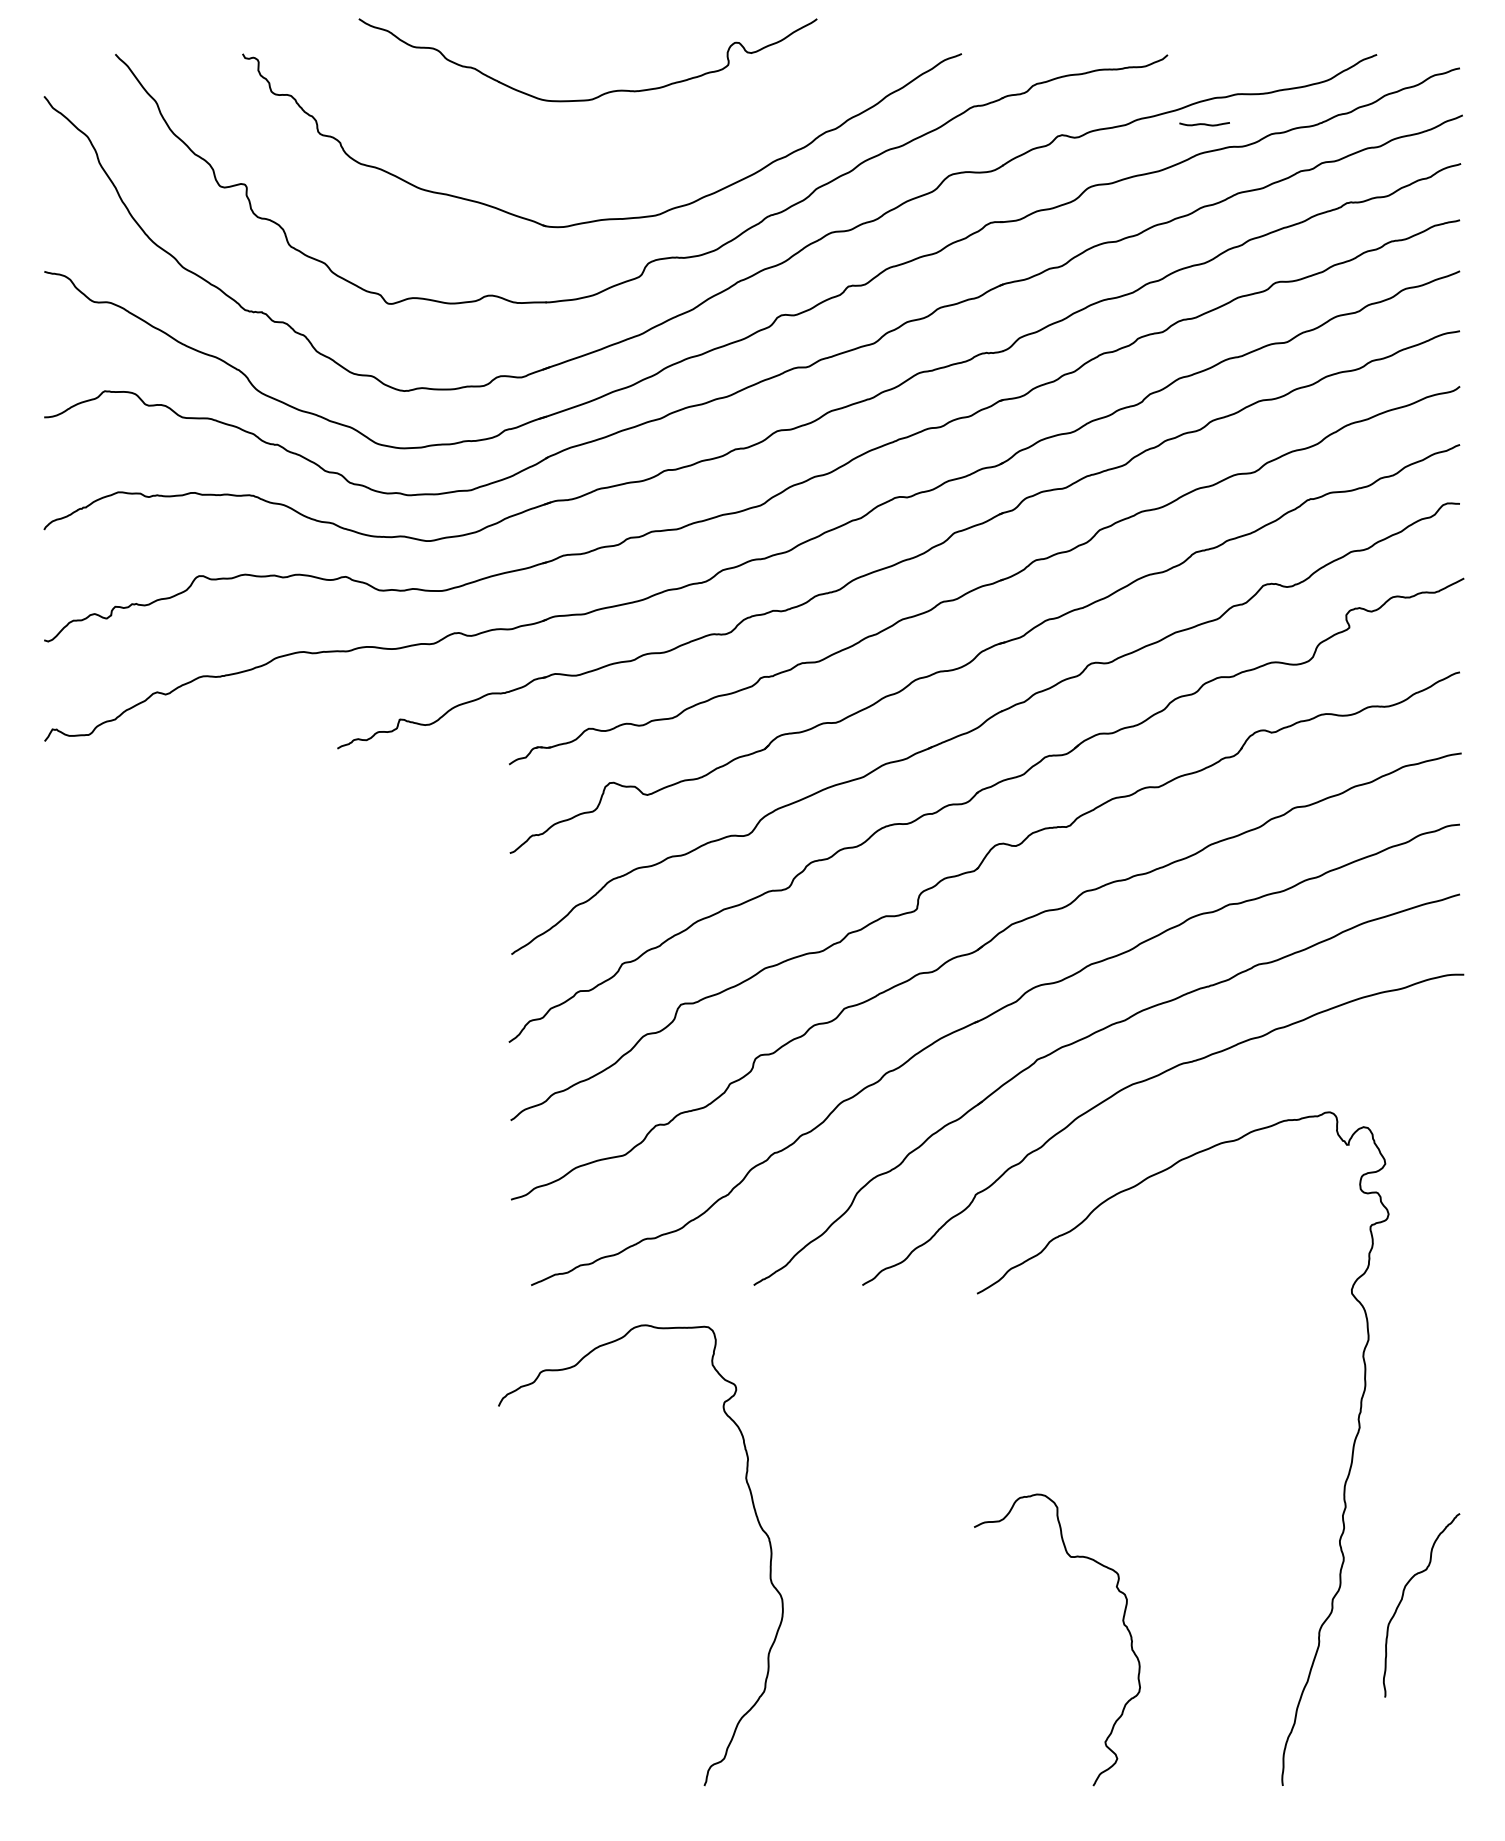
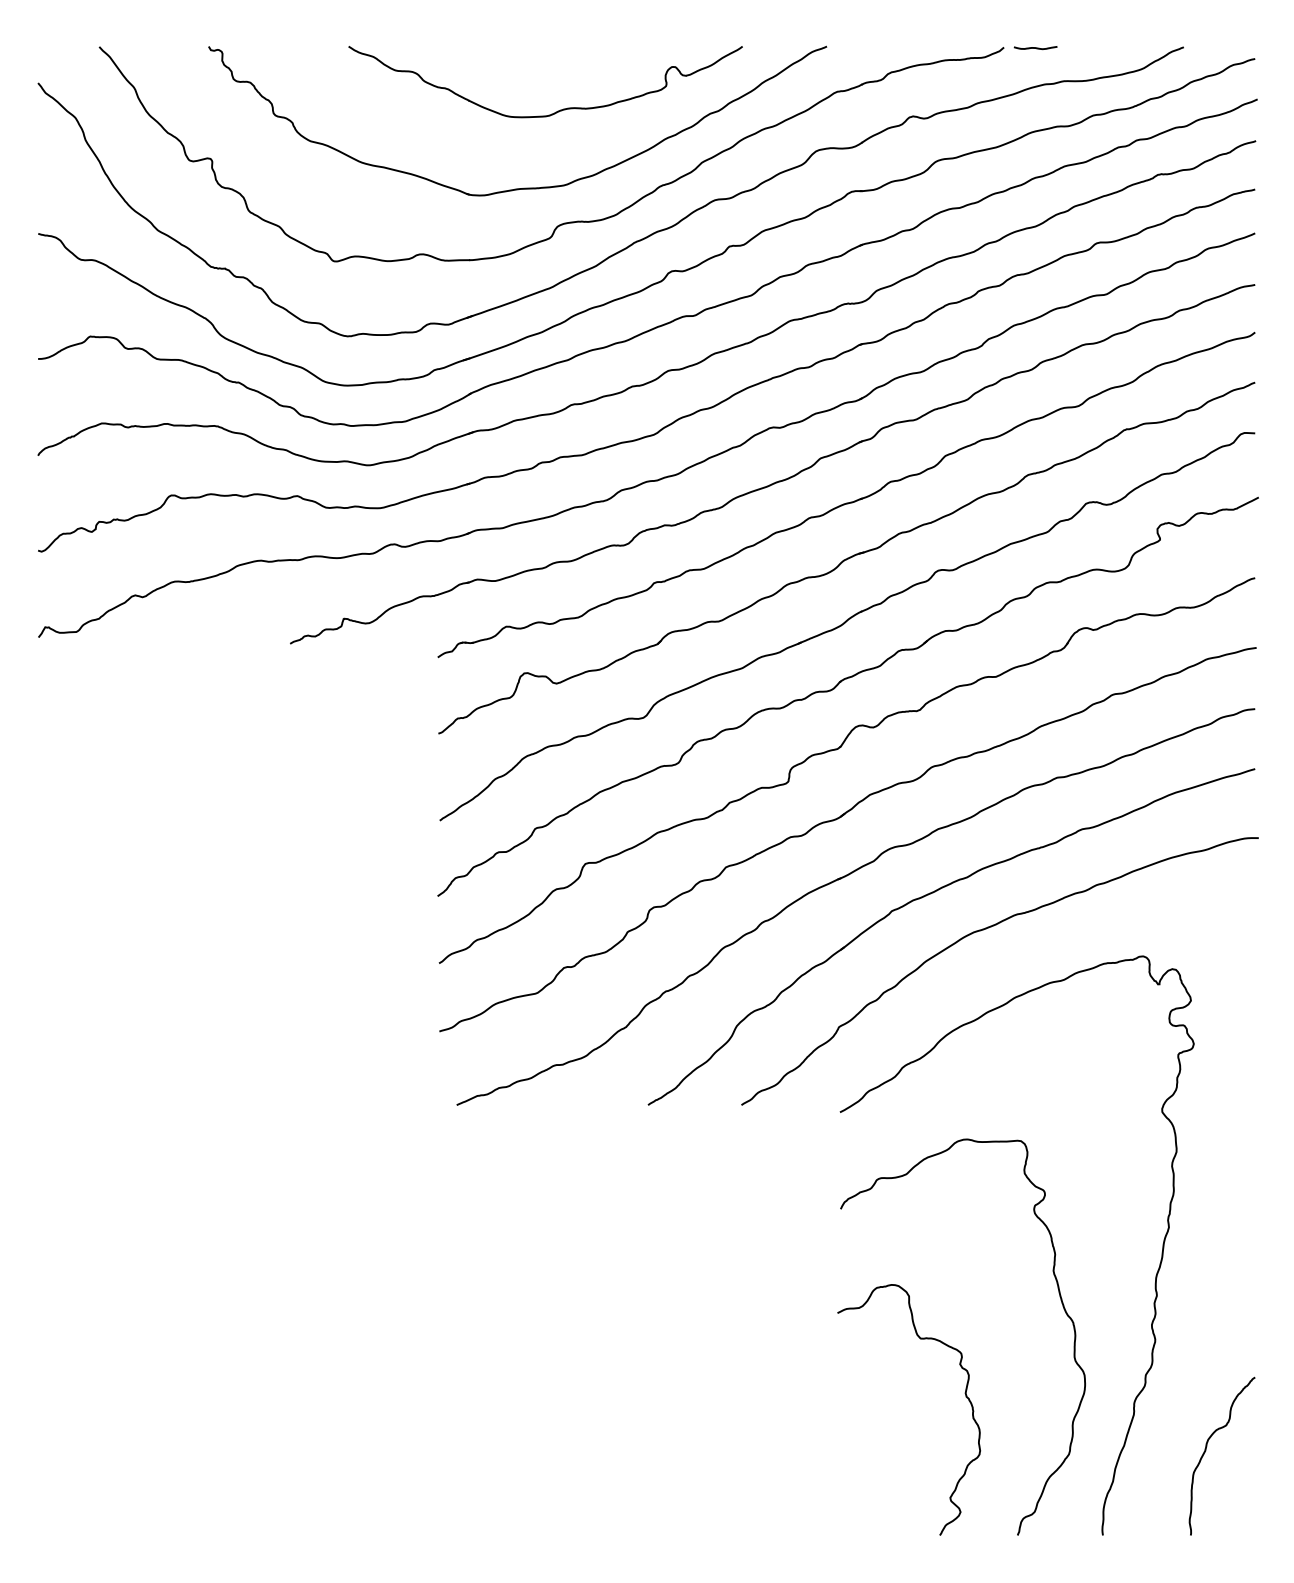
part: (603, 93) -> (558, 110), moved
curve: (1204, 124) -> (1035, 48), moved
curve: (755, 1516) -> (1061, 1303), moved
curve: (1403, 1598) -> (1206, 1450), moved

